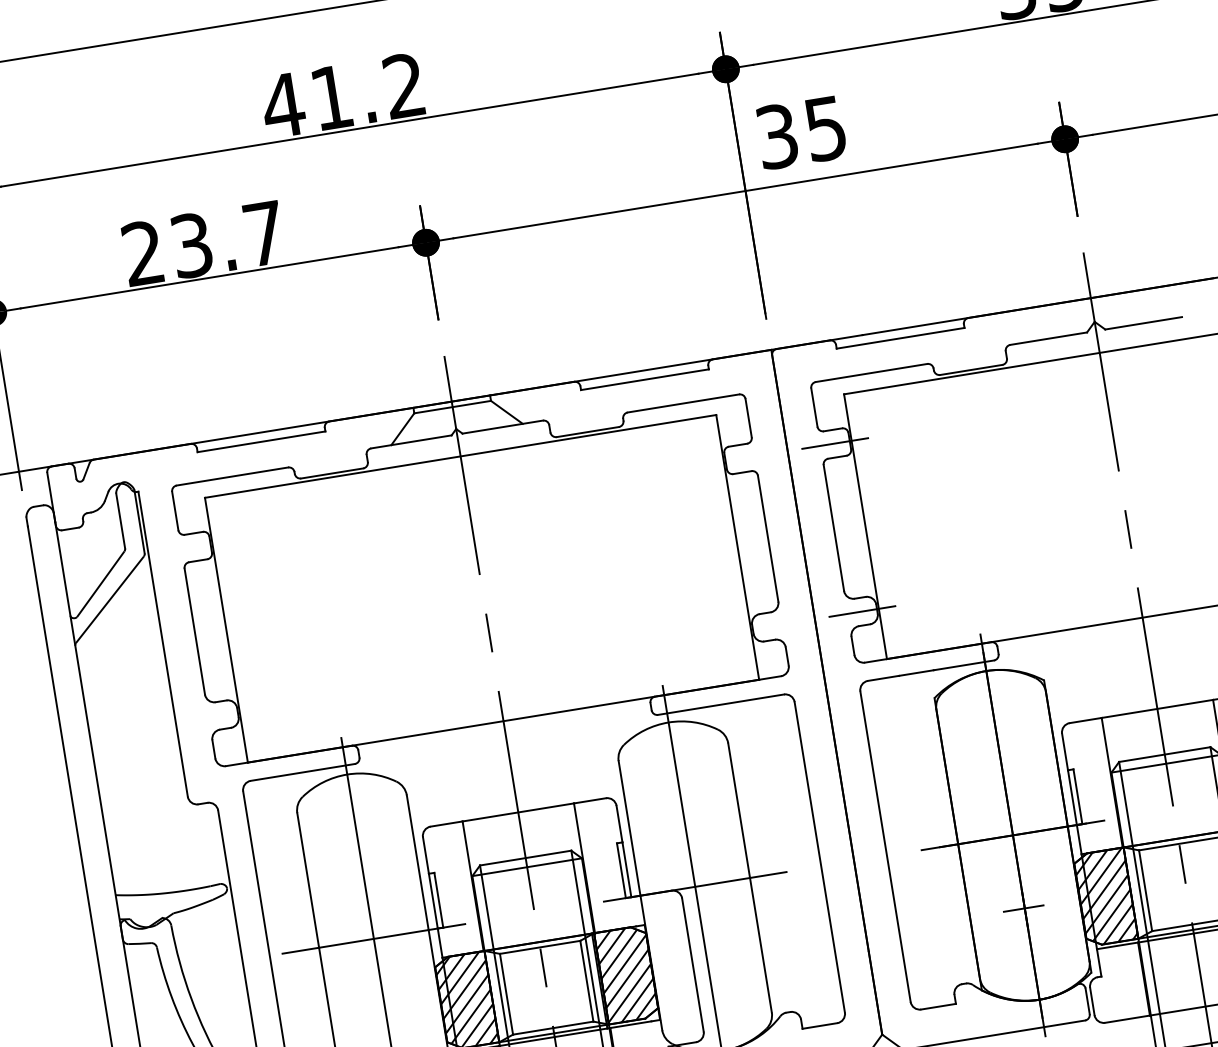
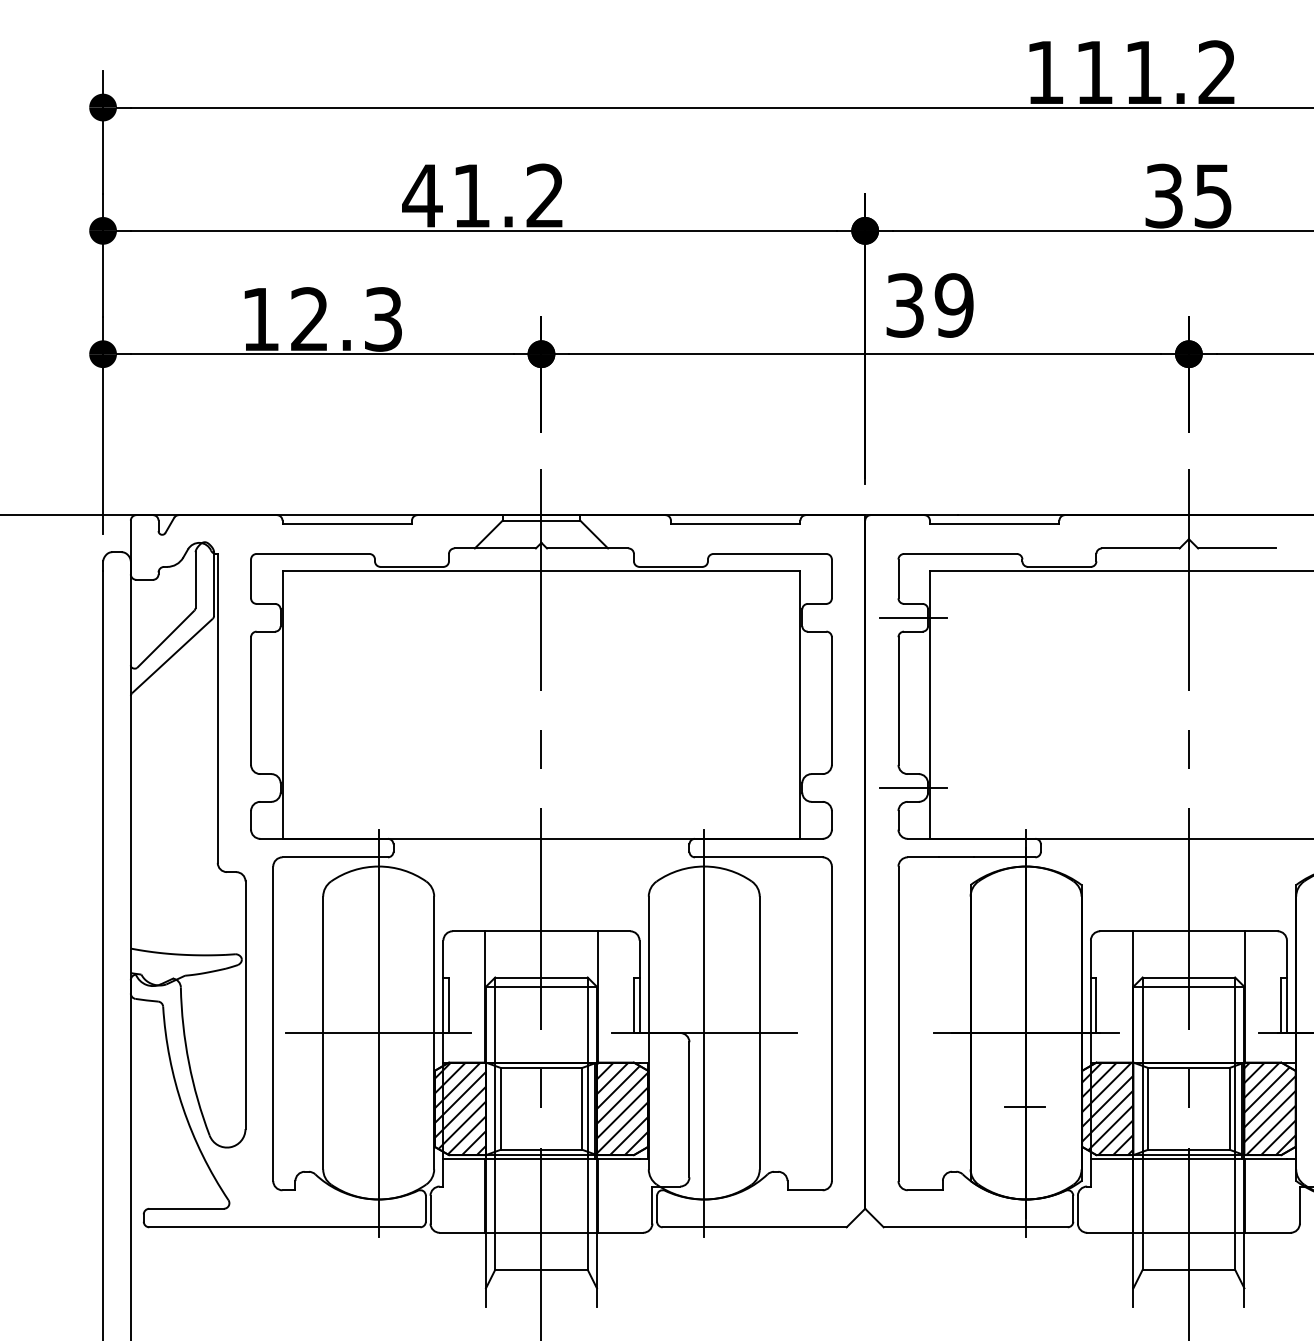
text: (824, 128) -> (953, 305), 35 -> 39
text: (203, 243) -> (321, 319), 23.7 -> 12.3

